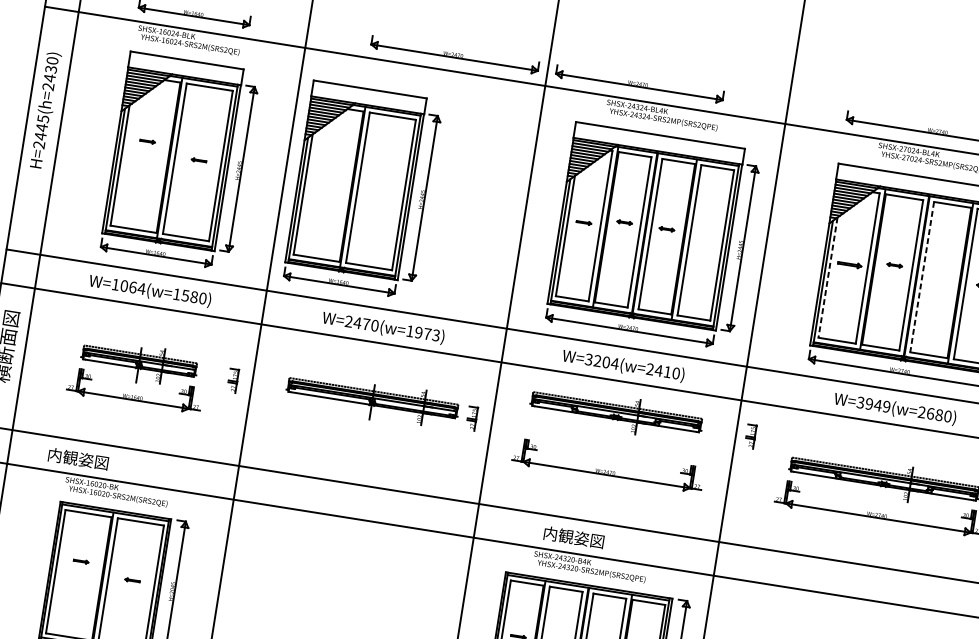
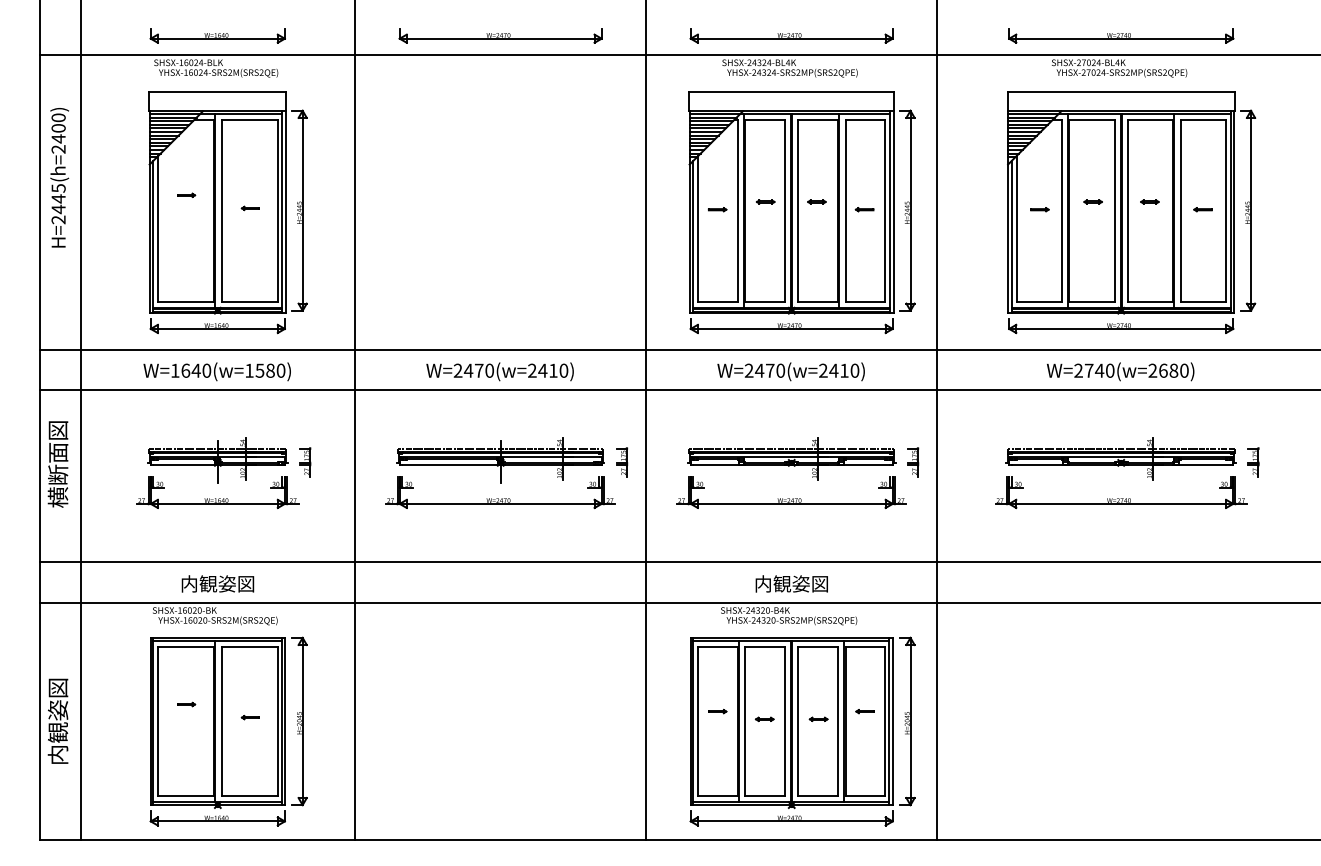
part: (454, 54) -> (500, 35), moved
text: (51, 69) -> (58, 128), H=2445(h=2430) -> H=2445(h=2400)
part: (639, 84) -> (791, 35), moved
part: (362, 189) -> (449, 212), removed
part: (705, 241) -> (864, 209), added
part: (849, 264) -> (1039, 209), size x0.62
part: (941, 272) -> (1149, 201), added
line: (828, 277) -> (1016, 228), dashed -> solid
line: (921, 277) -> (1127, 211), dashed -> solid
text: (133, 287) -> (196, 370), W=1064(w=1580) -> W=1640(w=1580)
text: (423, 333) -> (548, 370), W=2470(w=1973) -> W=2470(w=2410)
text: (601, 361) -> (764, 370), W=3204(w=2410) -> W=2470(w=2410)
part: (233, 380) -> (305, 462), moved
text: (873, 404) -> (1094, 370), W=3949(w=2680) -> W=2740(w=2680)
part: (616, 413) -> (791, 458), moved
part: (368, 432) -> (501, 498), added
part: (751, 436) -> (913, 462), moved
text: (78, 458) -> (217, 583), moved
text: (573, 537) -> (791, 583), moved

